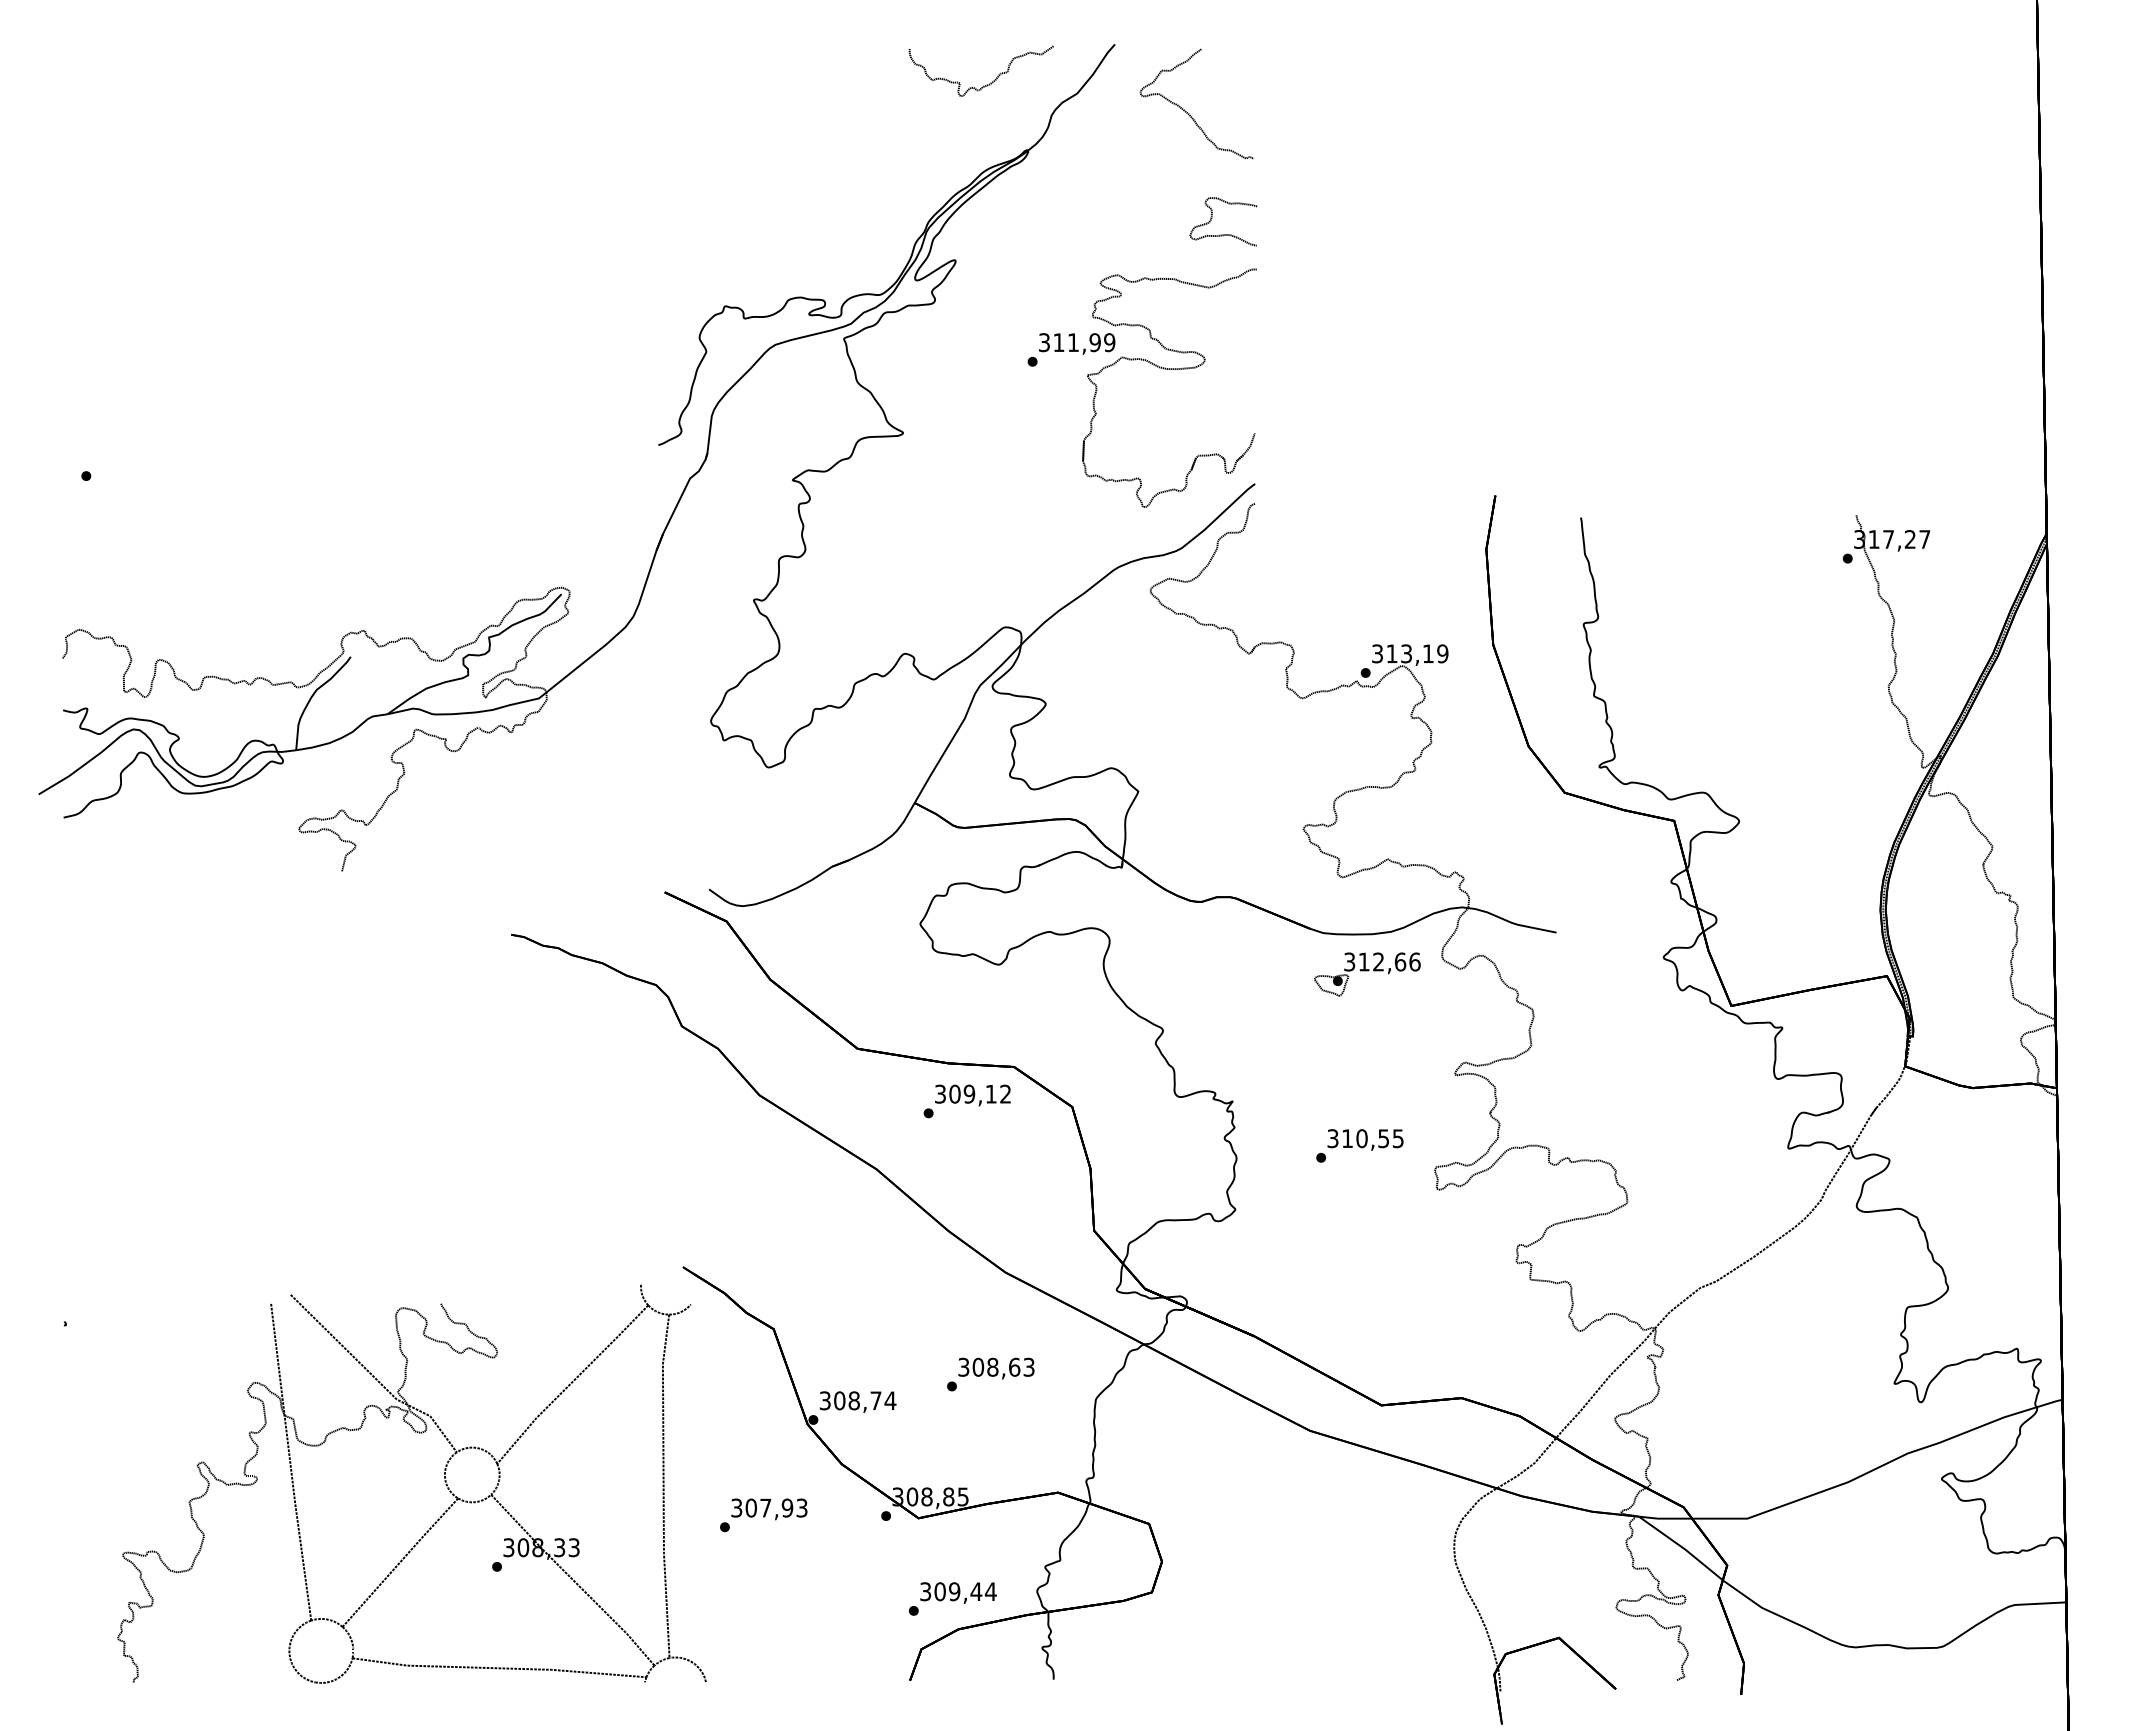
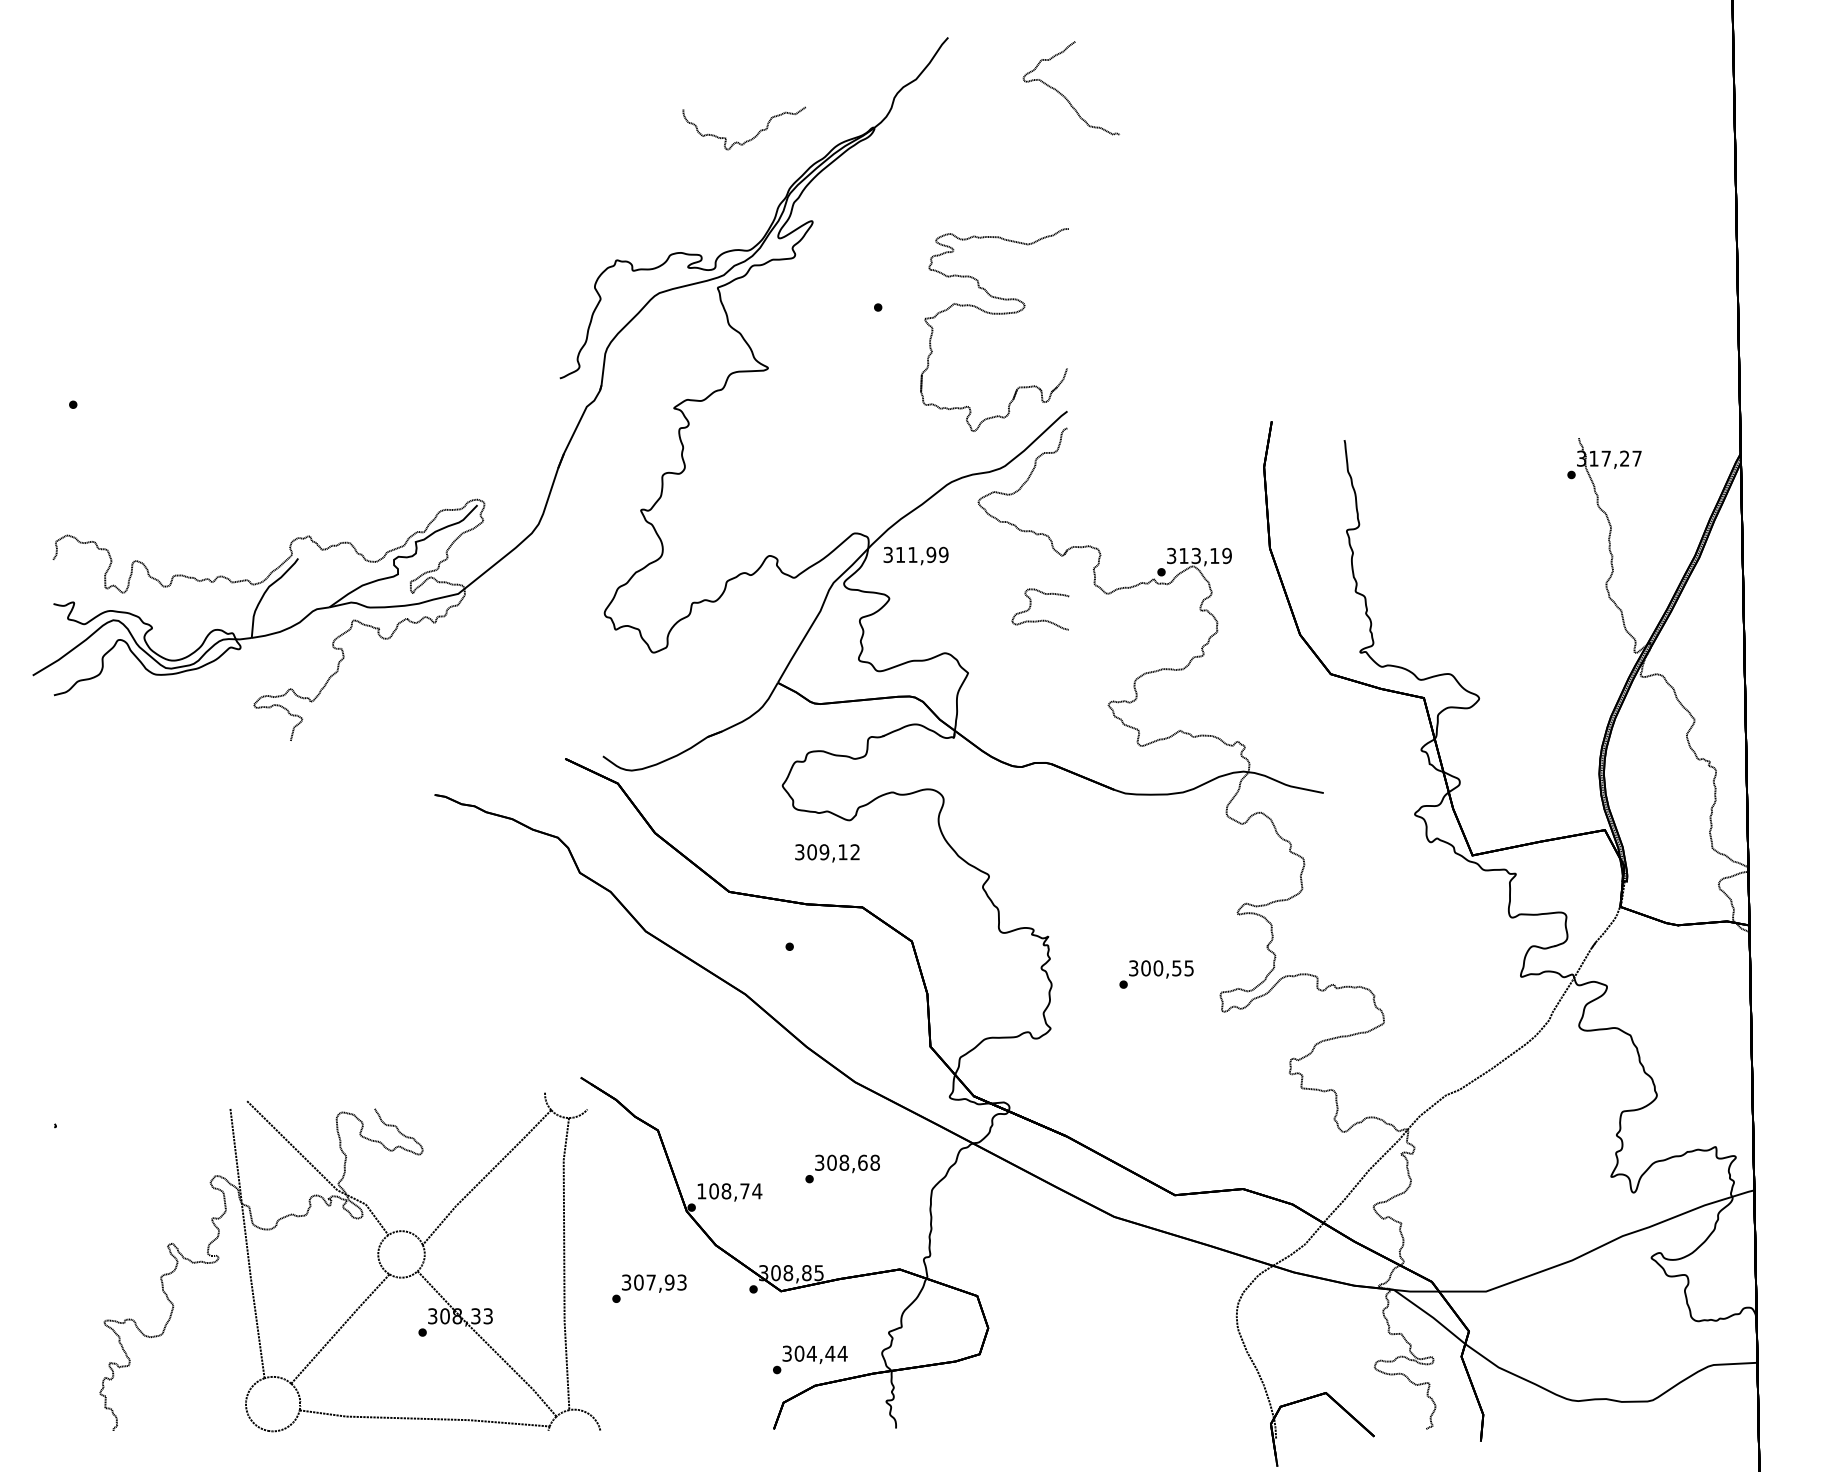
curve: (983, 85) -> (746, 140), moved
curve: (1189, 113) -> (1065, 96), moved
curve: (1212, 218) -> (1031, 606), moved
text: (1077, 343) -> (916, 555), moved
part: (1367, 974) -> (1163, 828), removed
text: (972, 1095) -> (827, 853), moved
text: (1347, 1138) -> (1146, 968), 310,55 -> 300,55
text: (1028, 1366) -> (874, 1162), 308,63 -> 308,68
text: (824, 1400) -> (701, 1191), 308,74 -> 108,74
text: (954, 1591) -> (811, 1353), 309,44 -> 304,44

